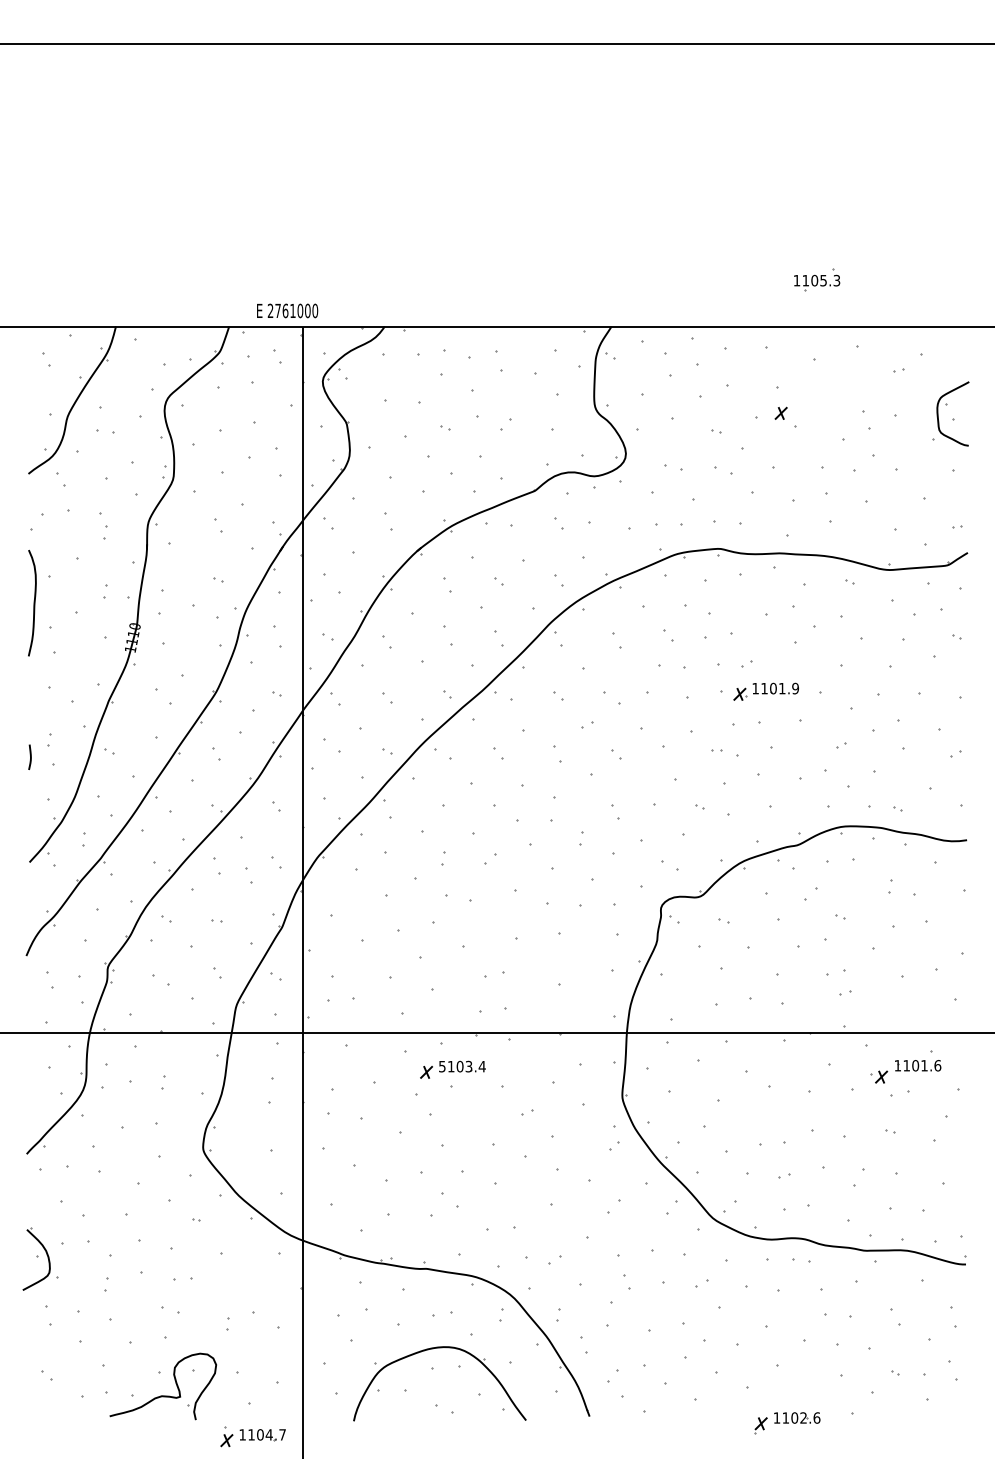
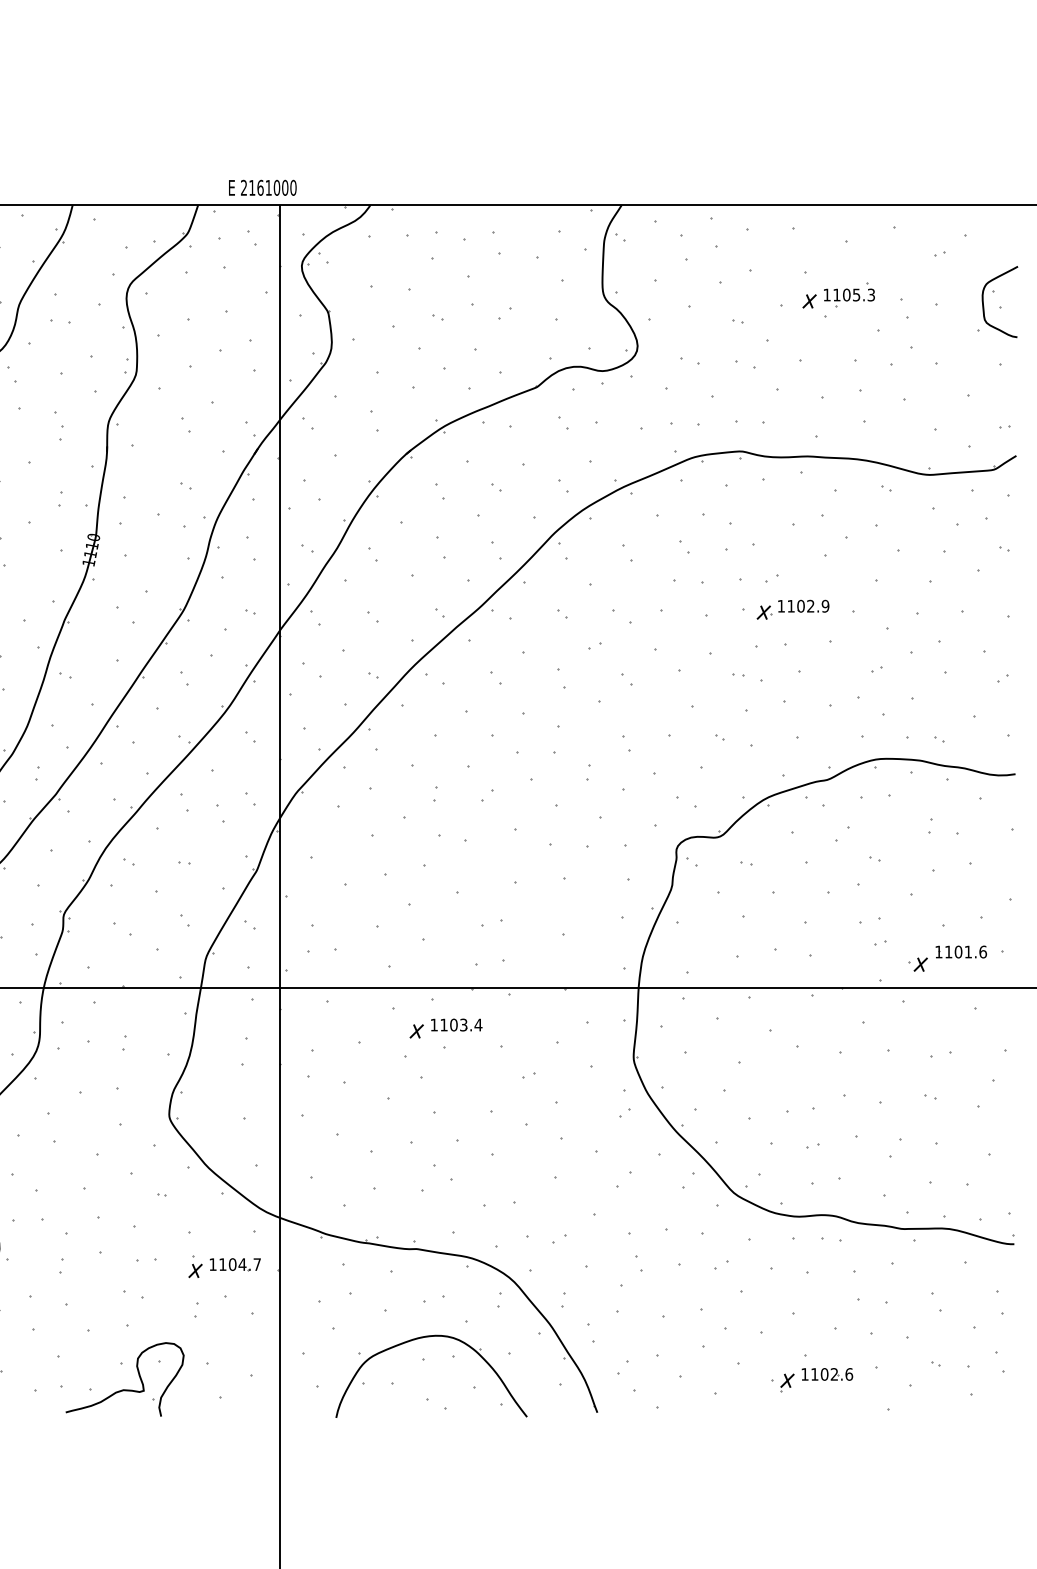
part: (817, 279) -> (849, 293), moved
text: (277, 310) -> (251, 187), 2761000 -> 2161000
text: (782, 688) -> (811, 606), 1101.9 -> 1102.9
text: (442, 1066) -> (434, 1024), 5103.4 -> 1103.4
part: (905, 1071) -> (947, 958), moved
part: (787, 1423) -> (816, 1380), moved
part: (252, 1436) -> (223, 1266), moved

